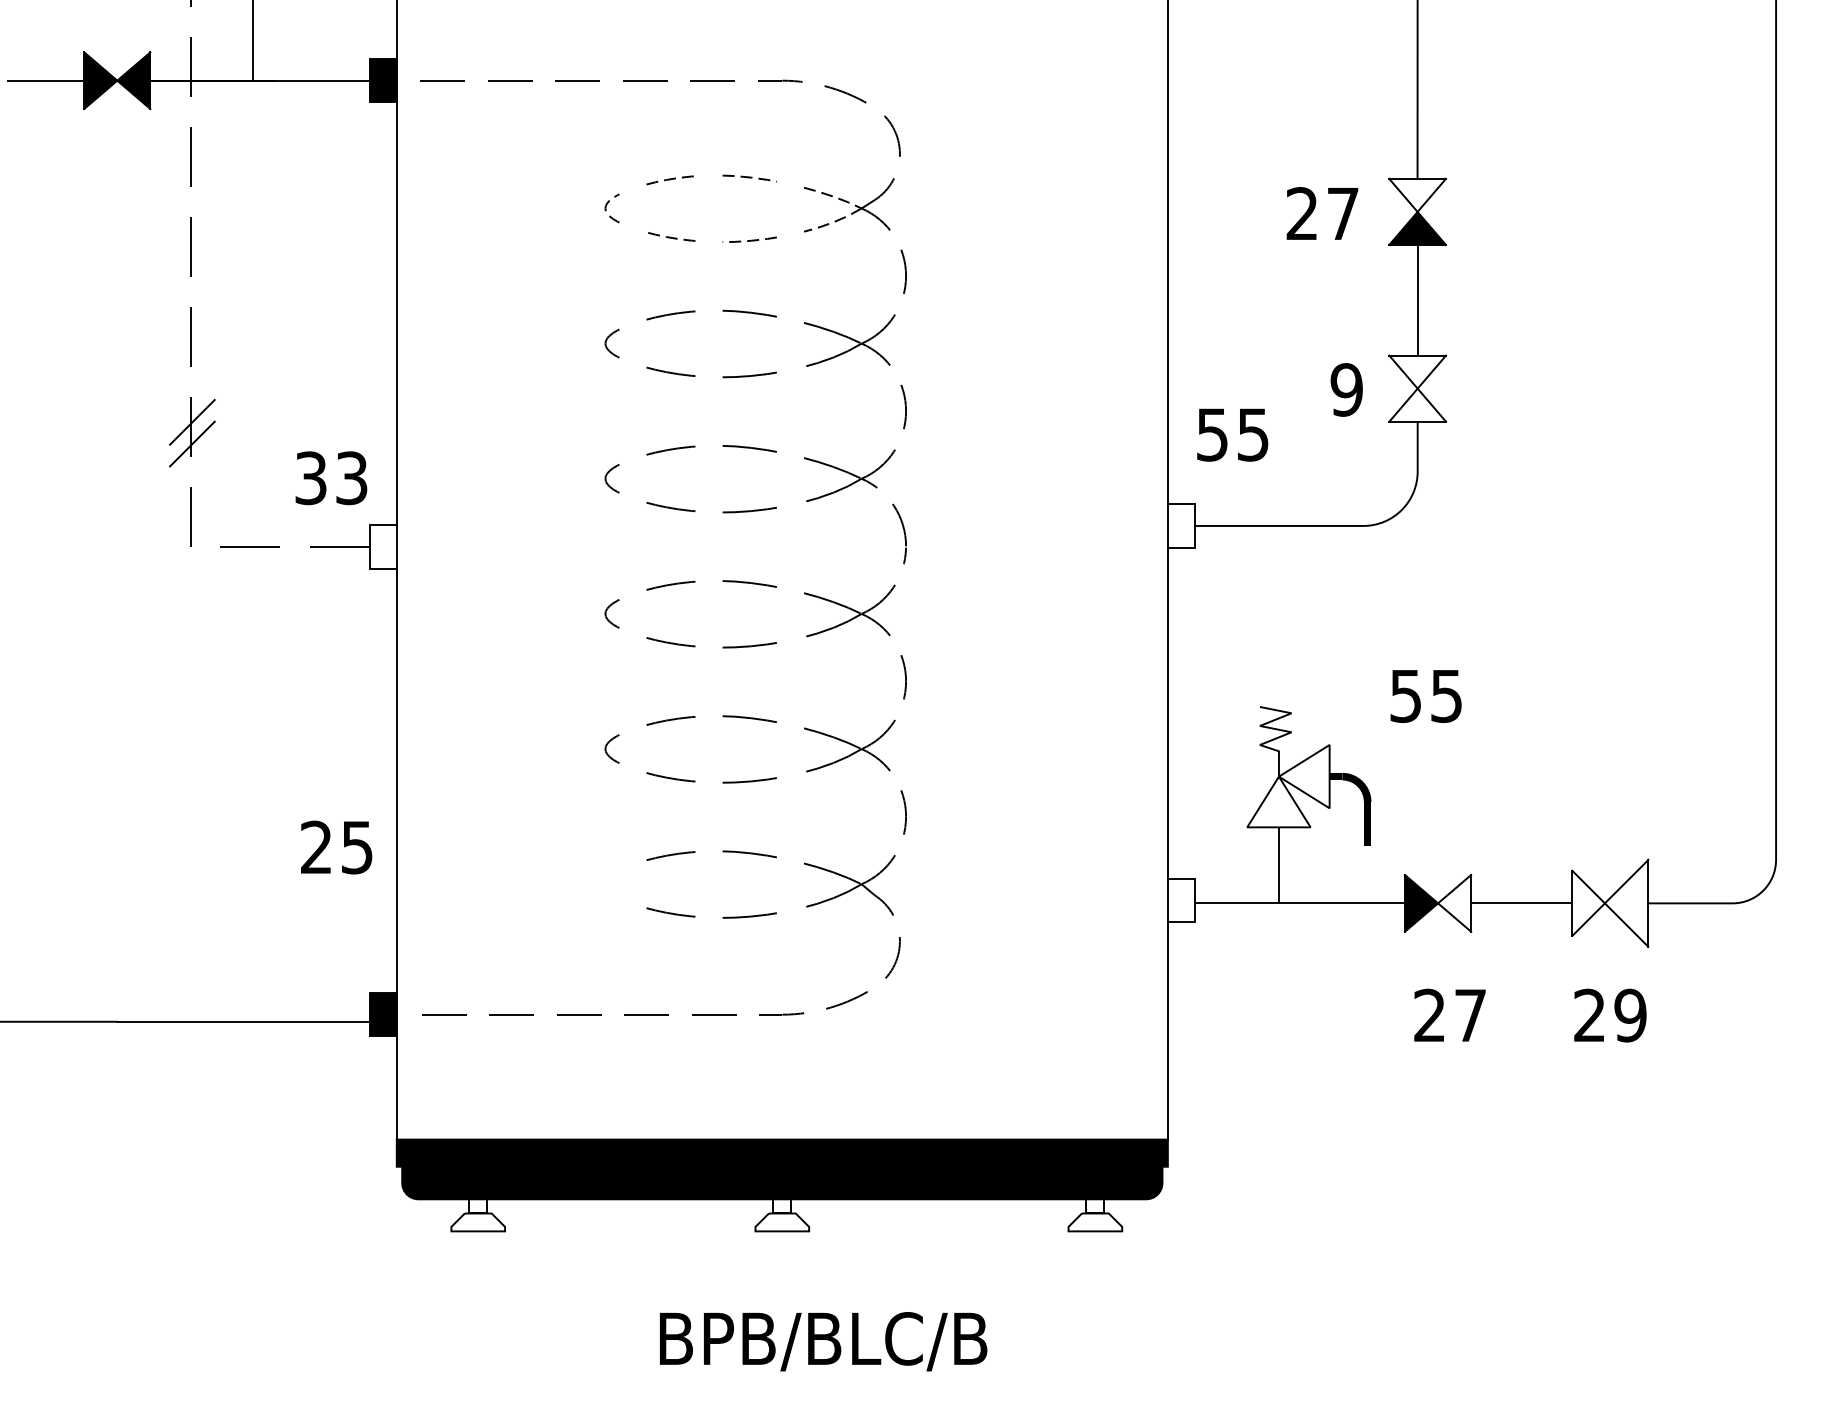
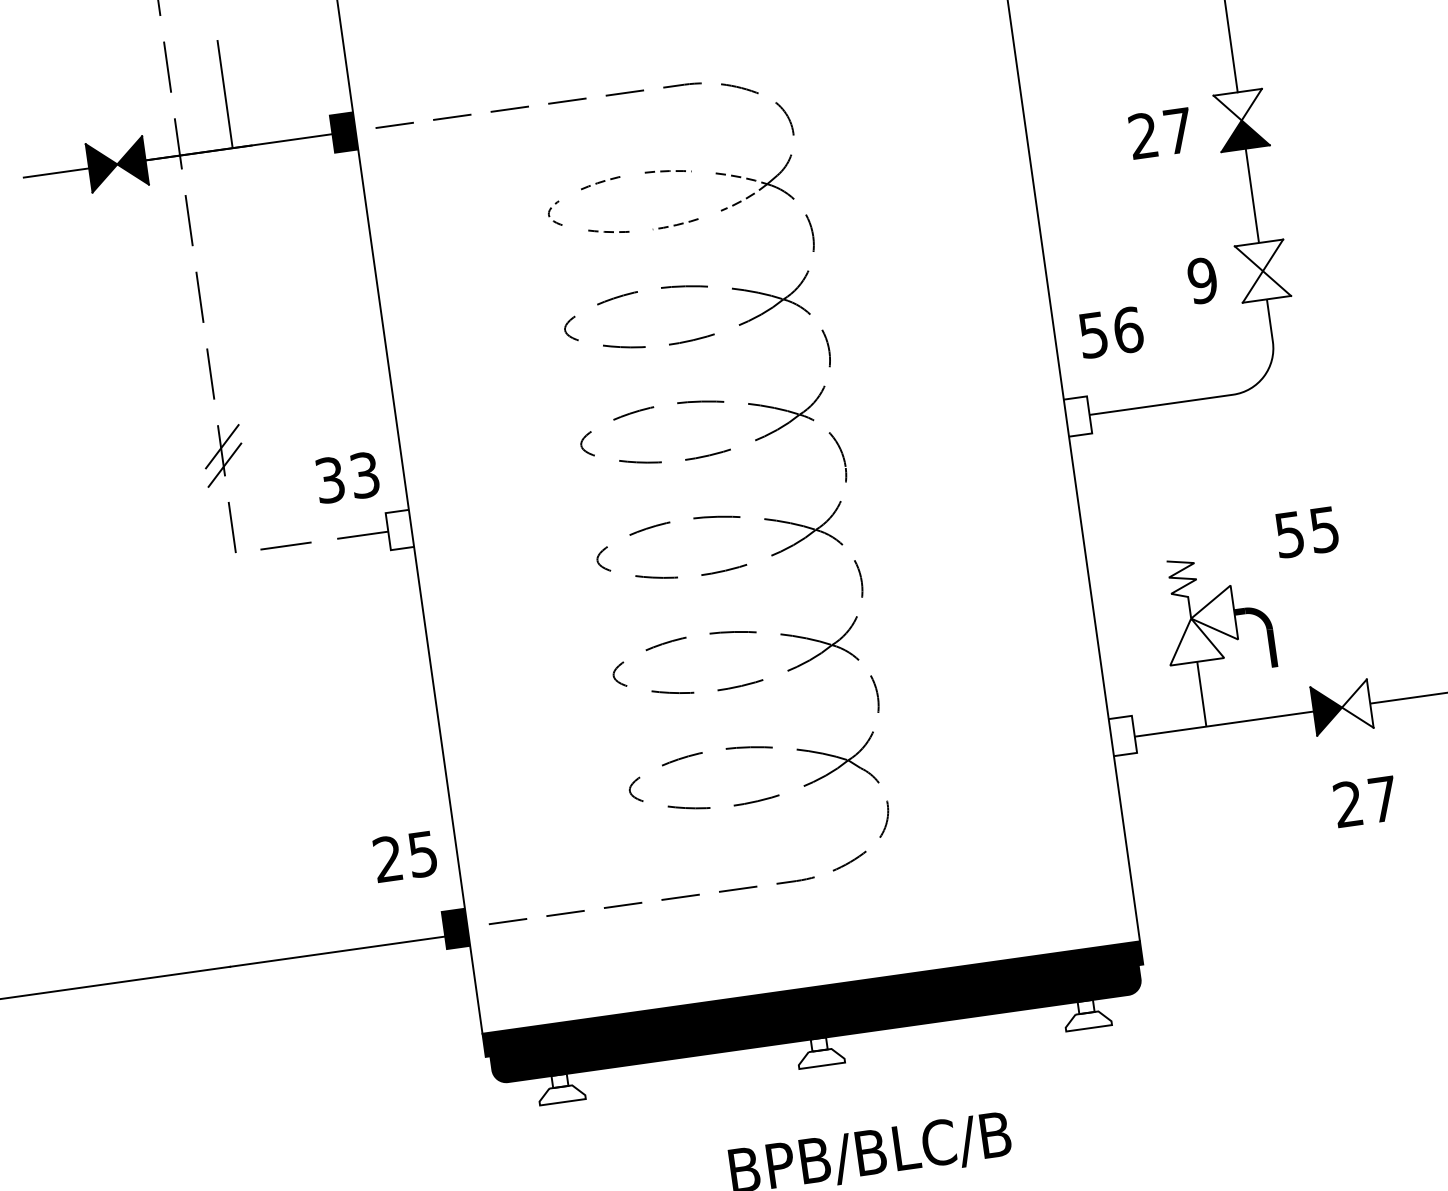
text: (1253, 434) -> (1128, 329), 55 -> 56
text: (336, 847) -> (405, 856), moved
curve: (608, 879) -> (631, 786), added

